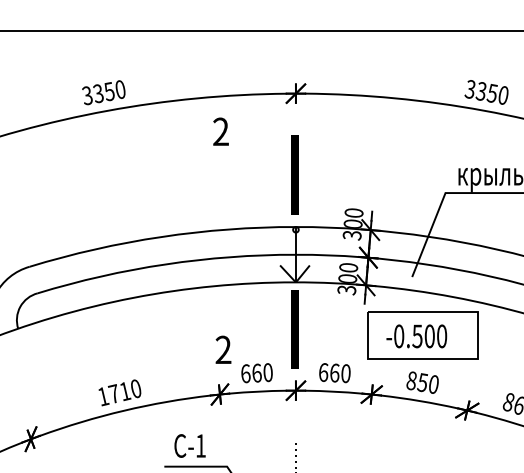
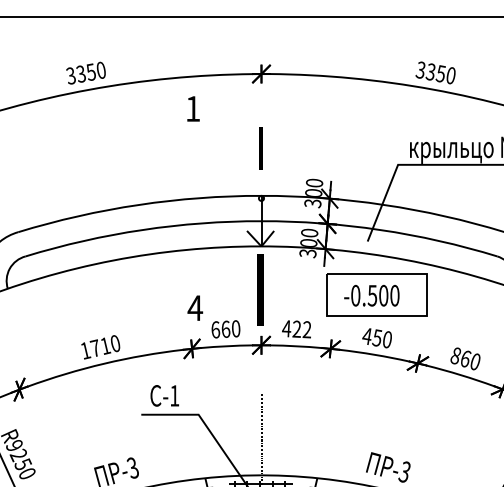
text: (221, 131) -> (193, 108), 2 -> 1
part: (294, 175) -> (260, 148), size x0.6
text: (223, 349) -> (195, 307), 2 -> 4
text: (334, 373) -> (296, 329), 660 -> 422
text: (410, 379) -> (366, 335), 850 -> 450

